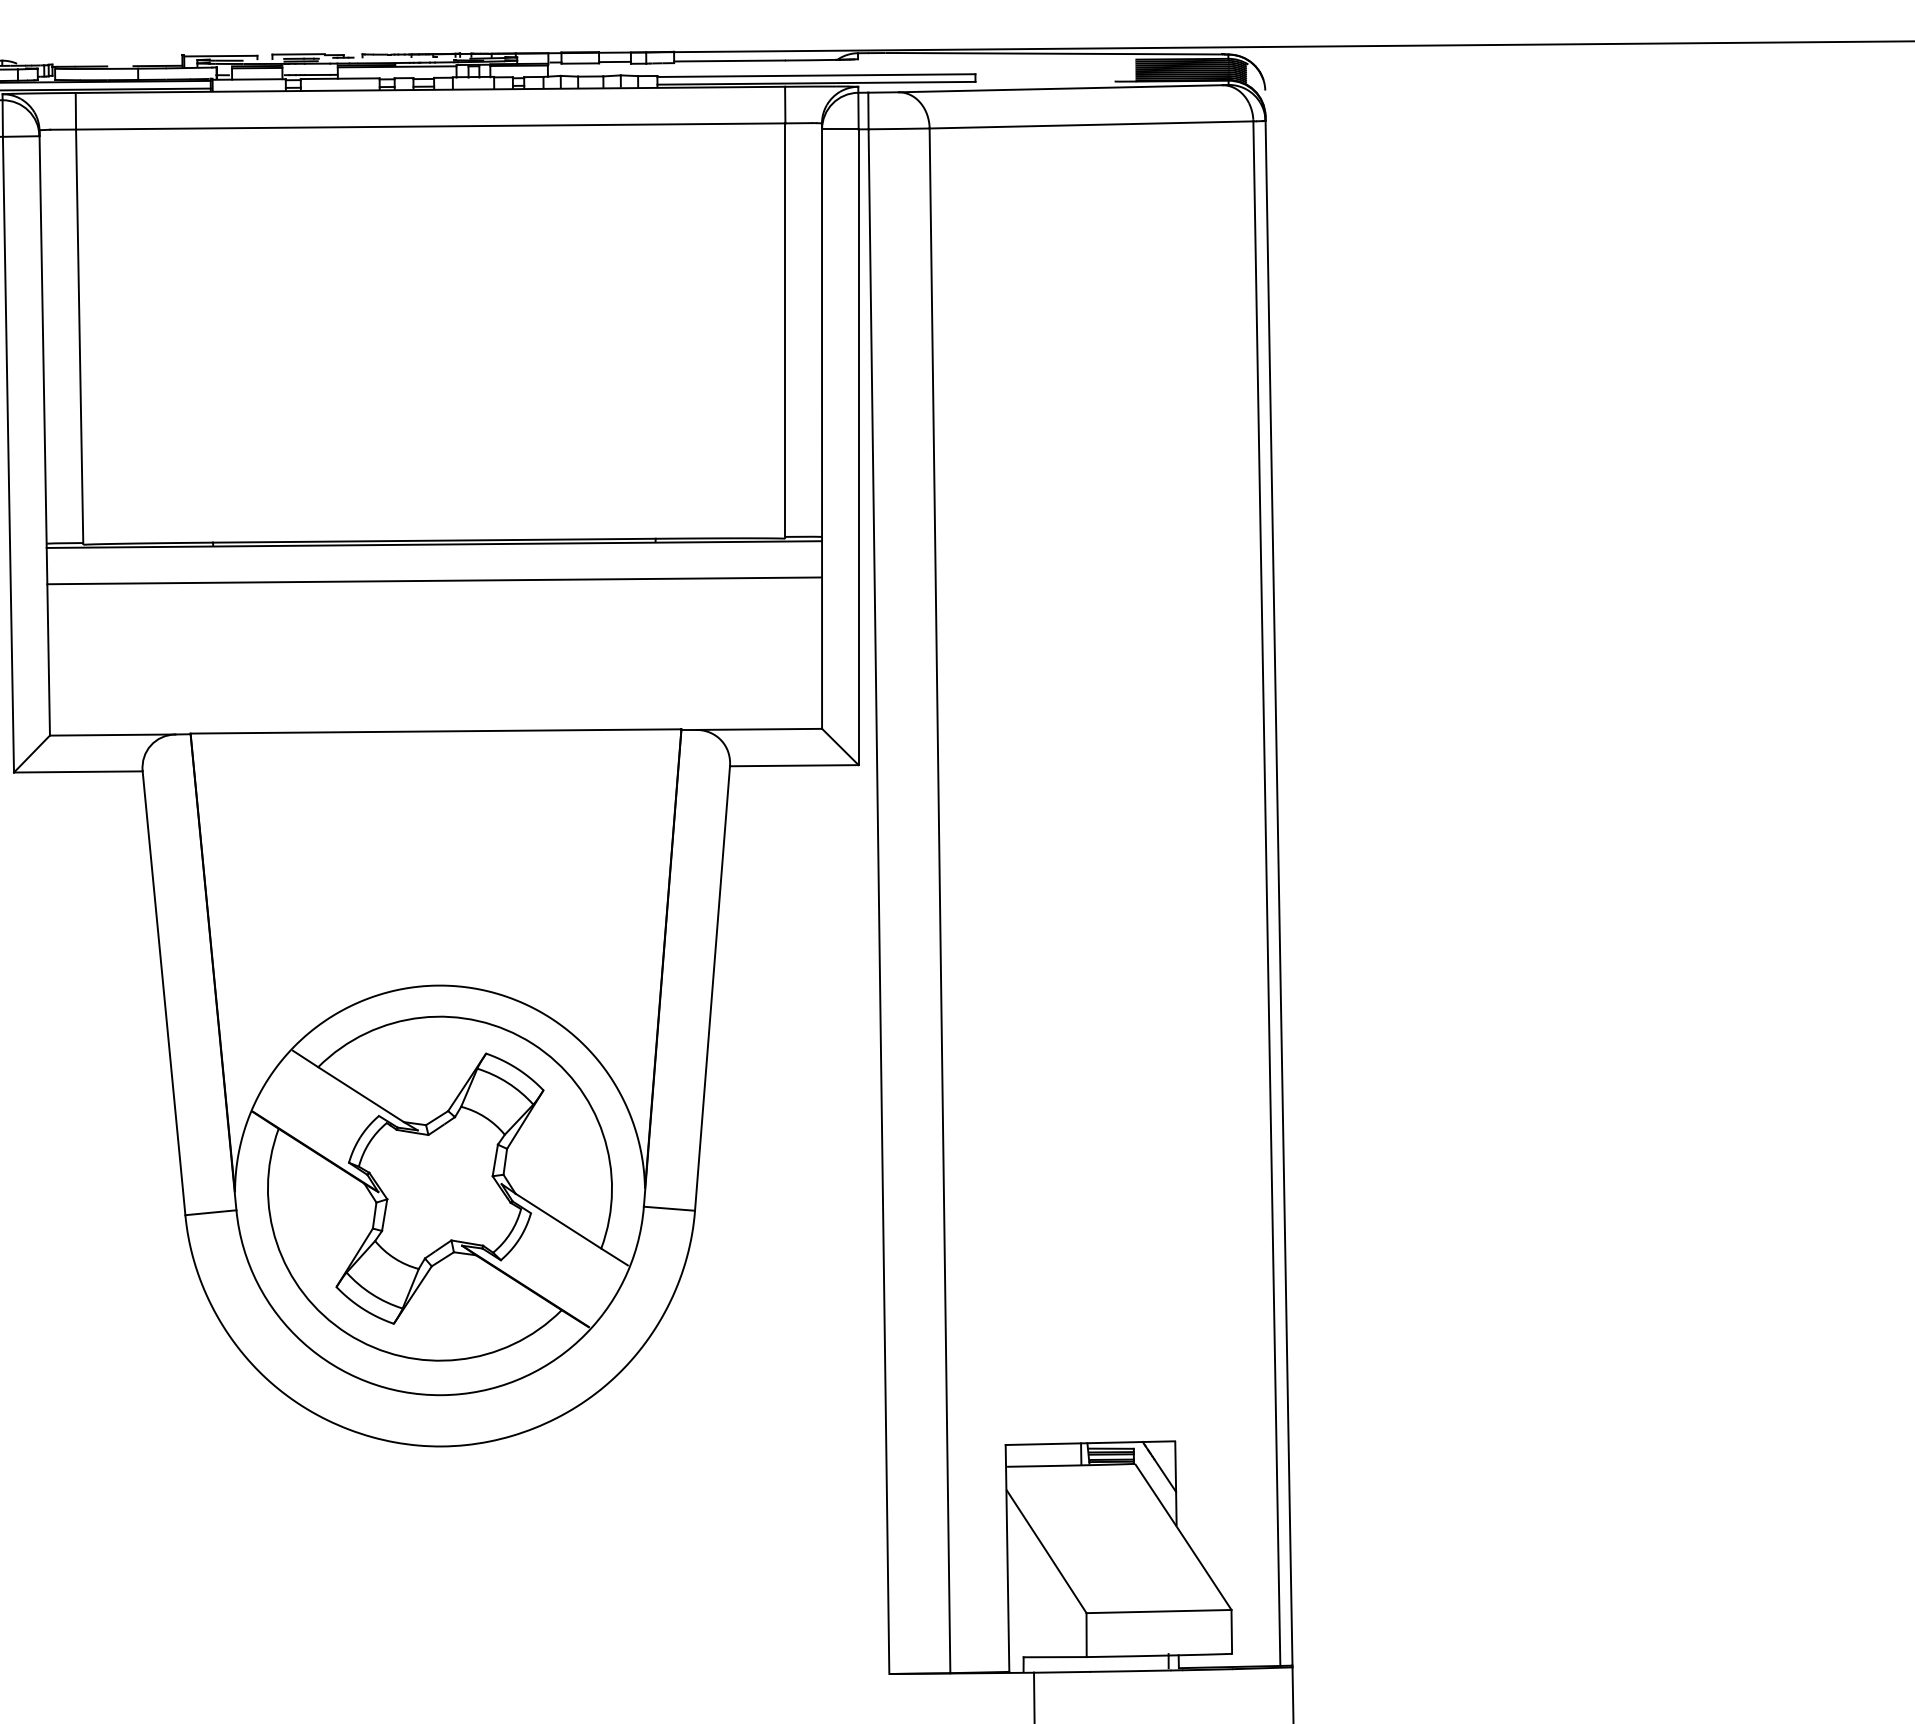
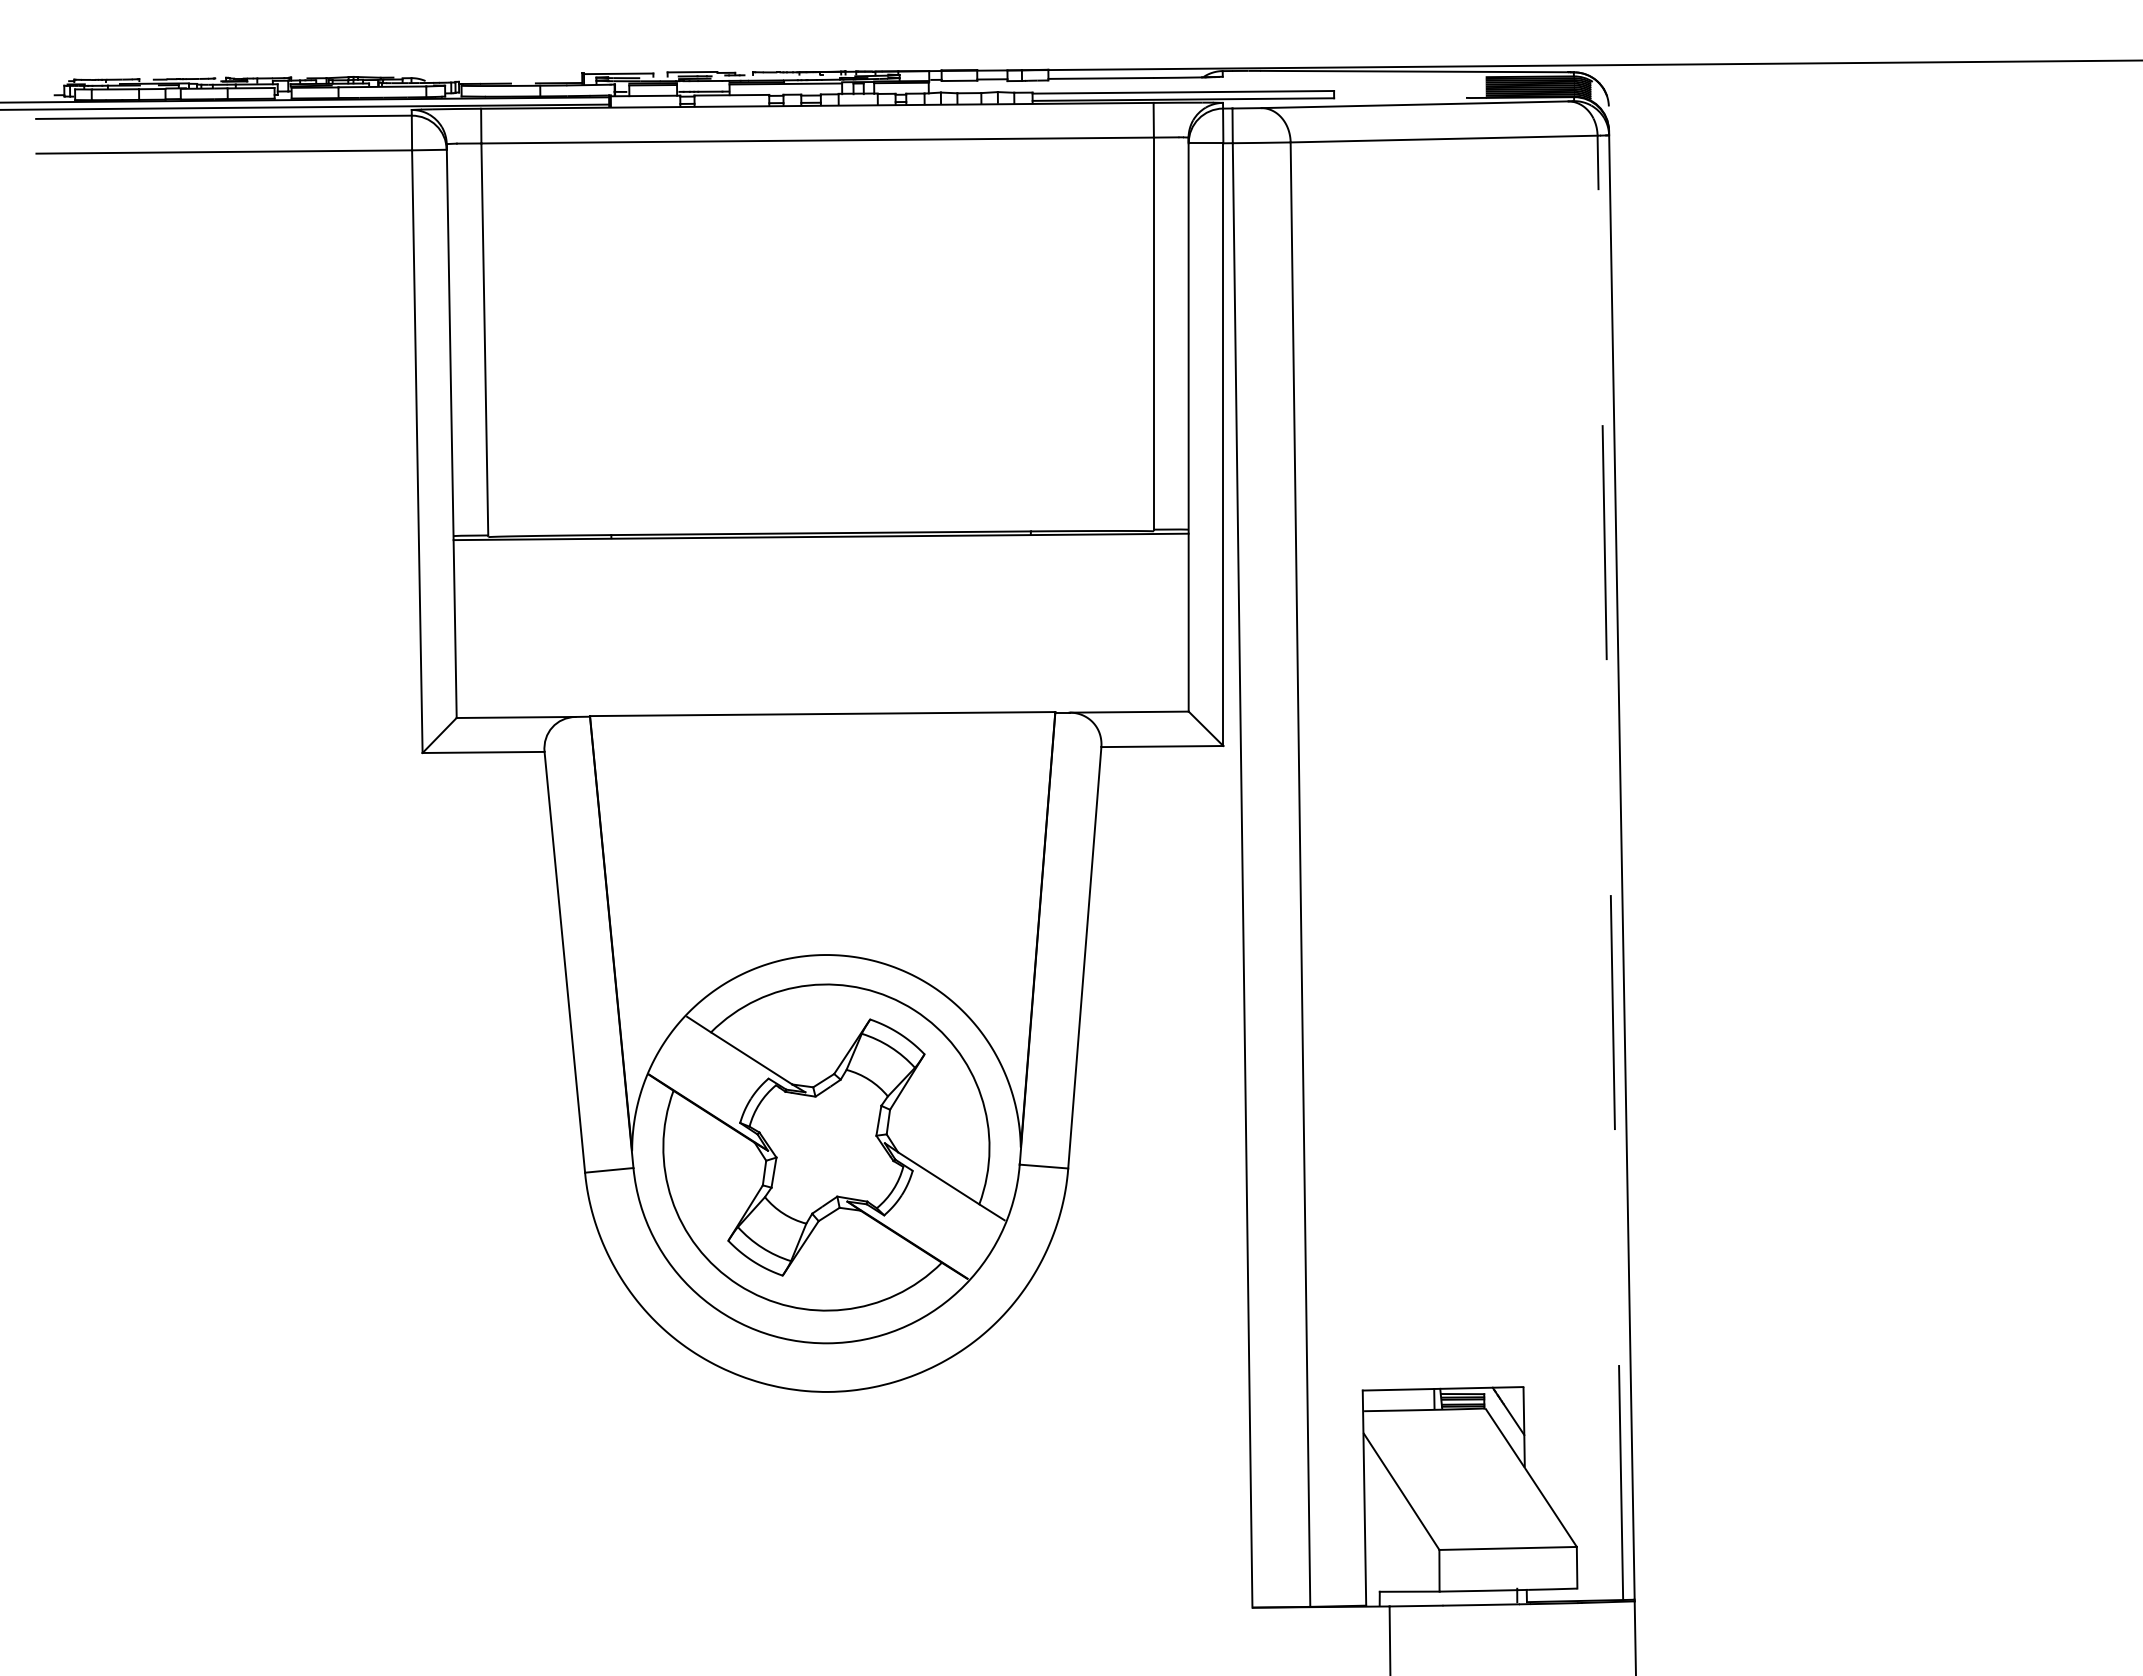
line: (434, 581) -> (821, 571), removed
line: (1267, 893) -> (1610, 867), solid -> dashed

